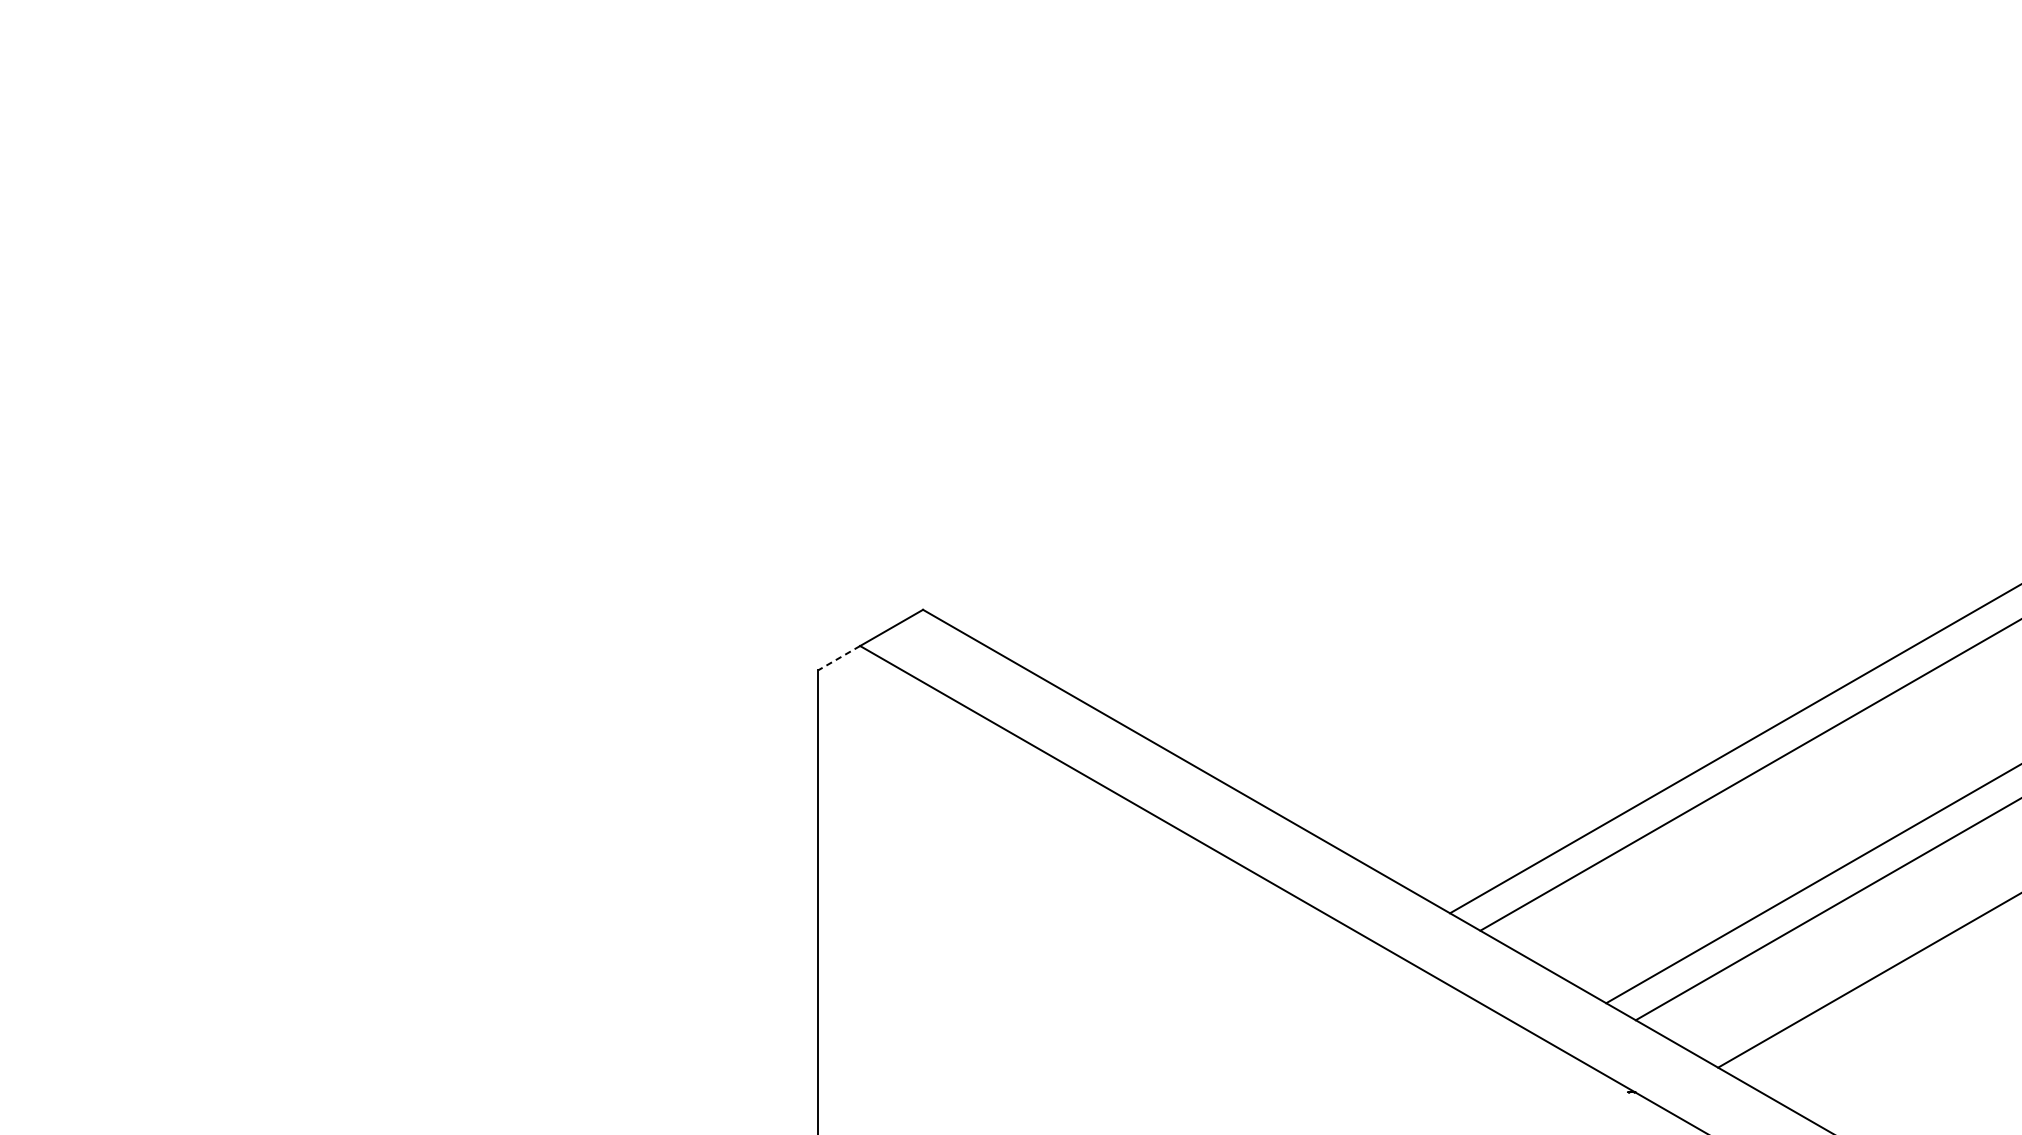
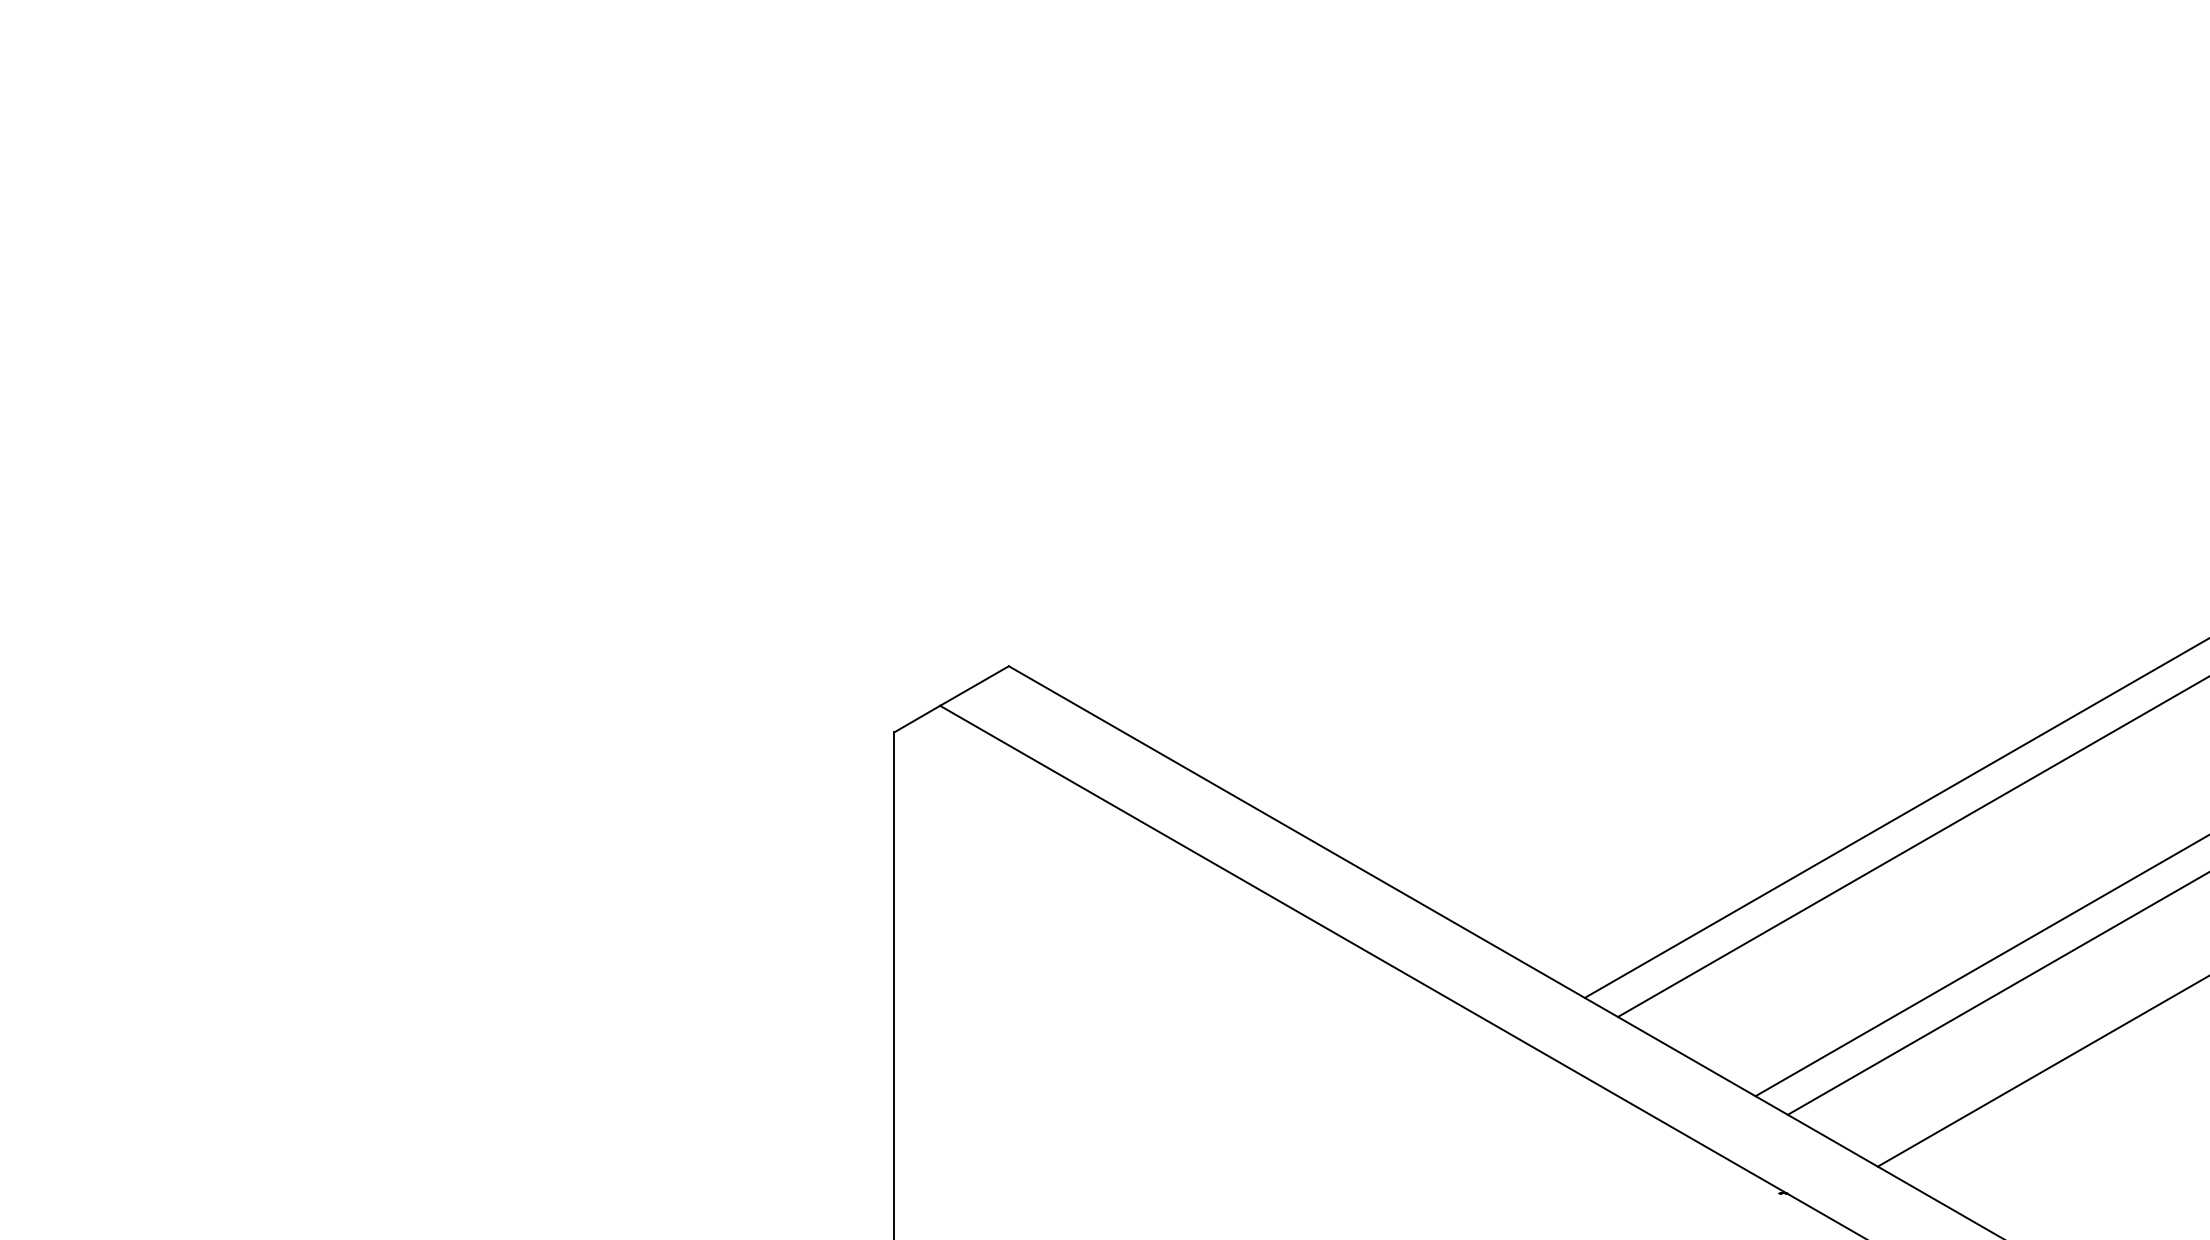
line: (839, 658) -> (917, 719), dashed -> solid

